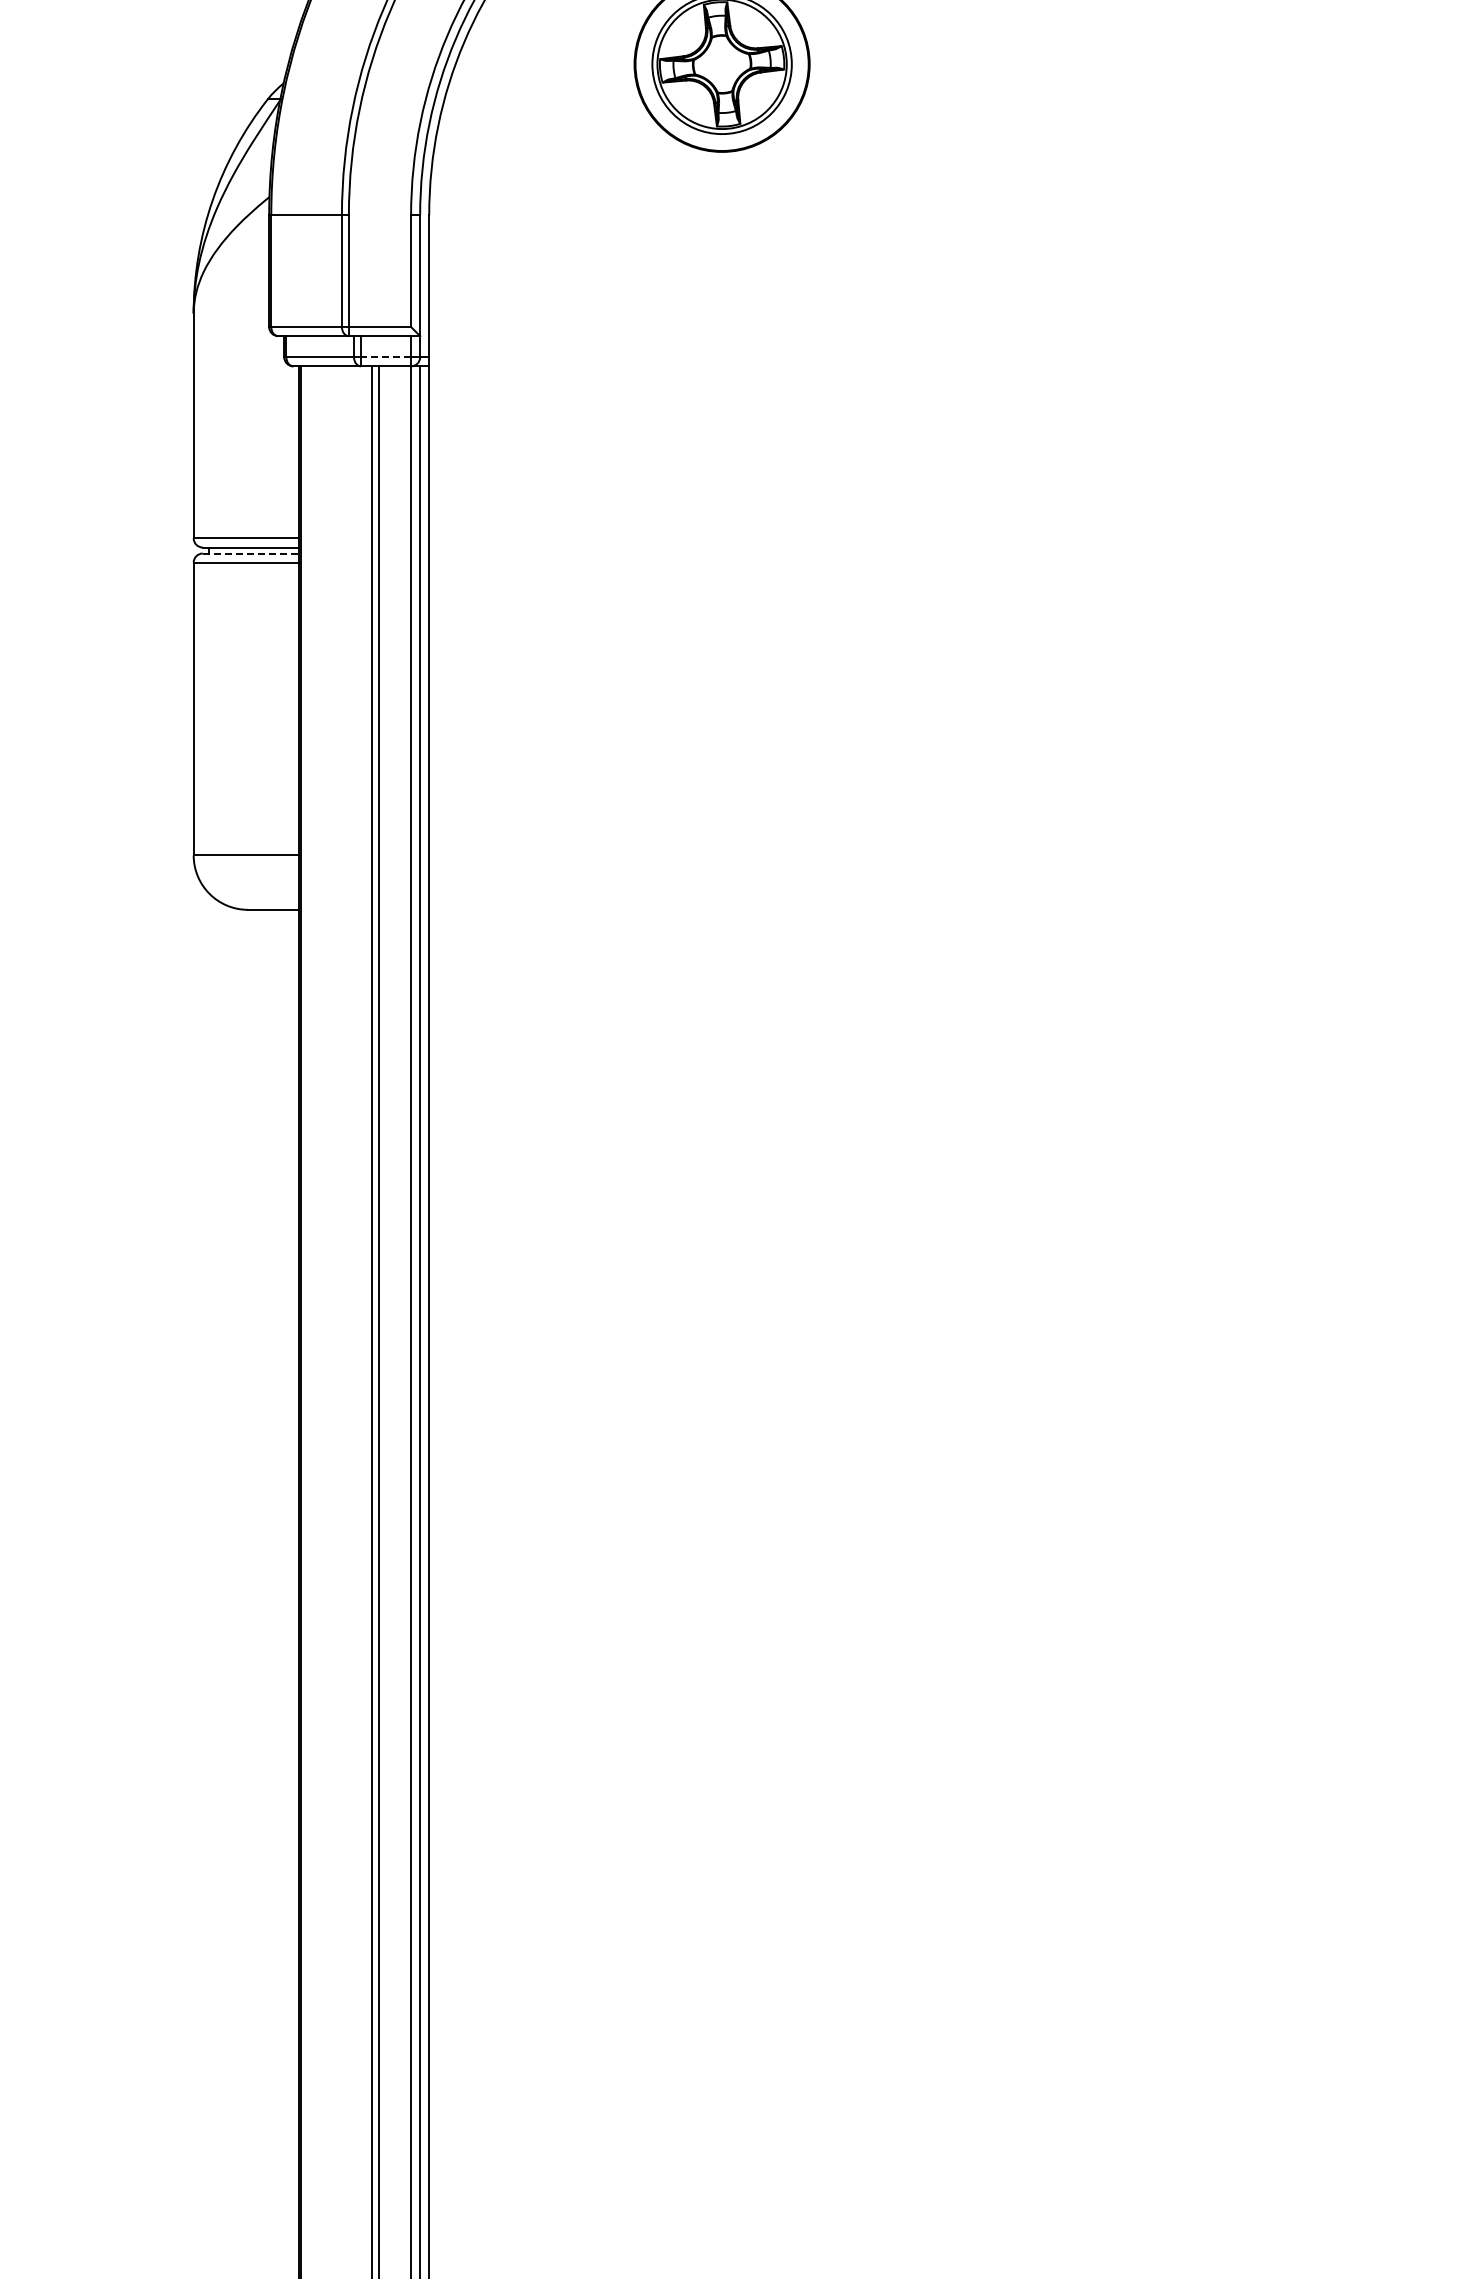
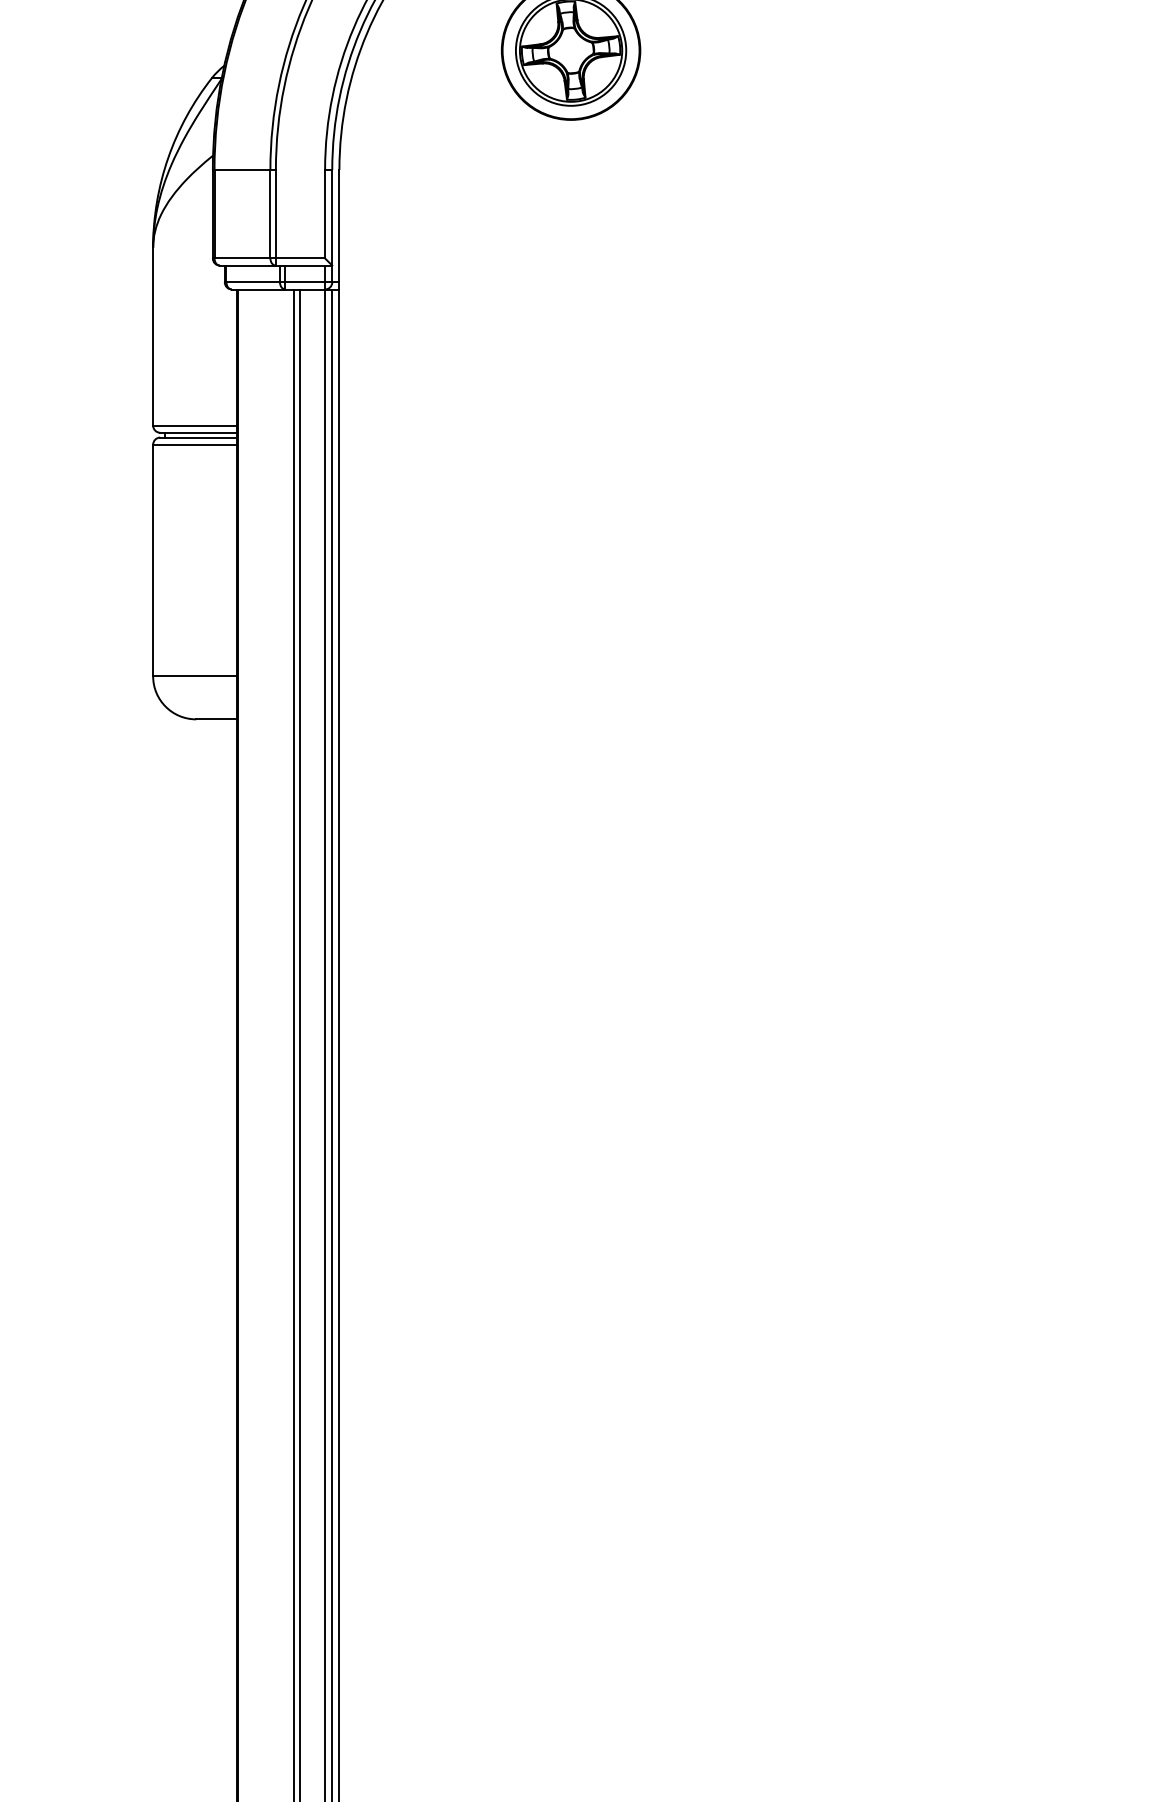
line: (385, 357) -> (304, 282), dashed -> solid
line: (251, 553) -> (198, 437), dashed -> solid

